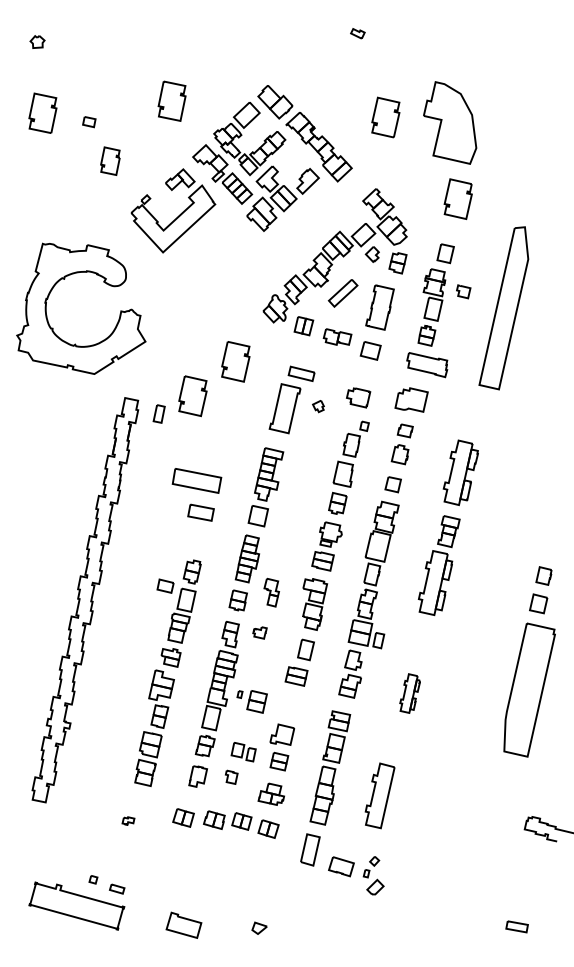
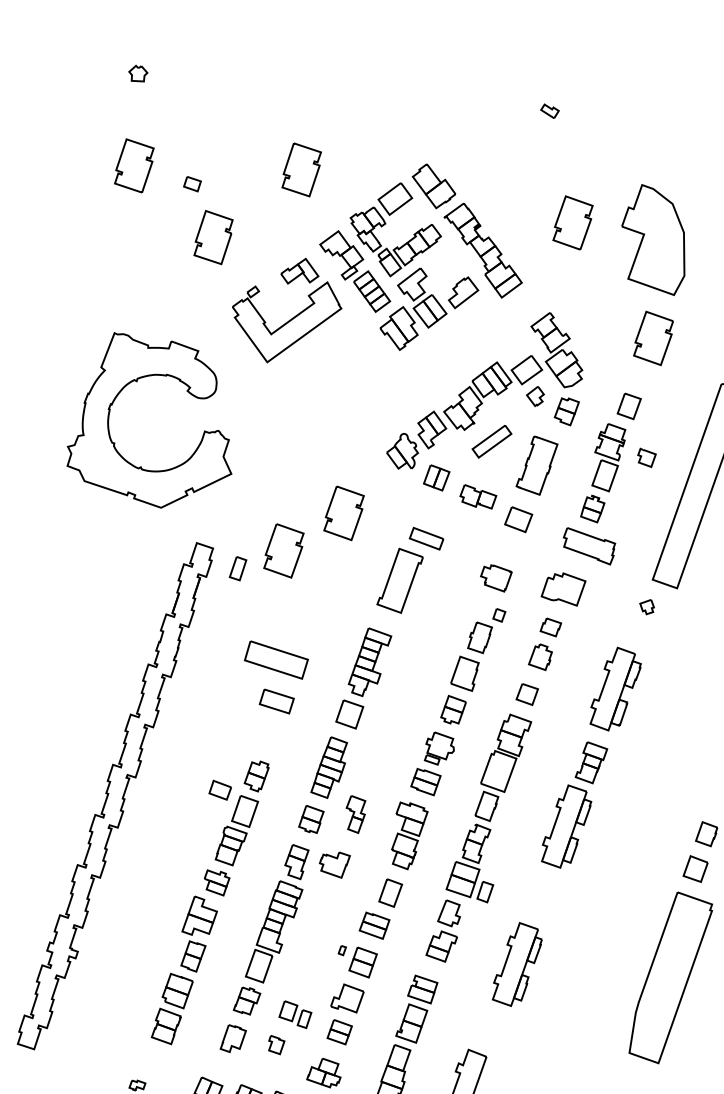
part: (110, 160) -> (213, 236), size x1.43
part: (318, 406) -> (647, 606), moved
part: (259, 632) -> (333, 863), size x1.67
part: (409, 693) -> (516, 964), size x1.67
part: (251, 701) -> (356, 961), moved

